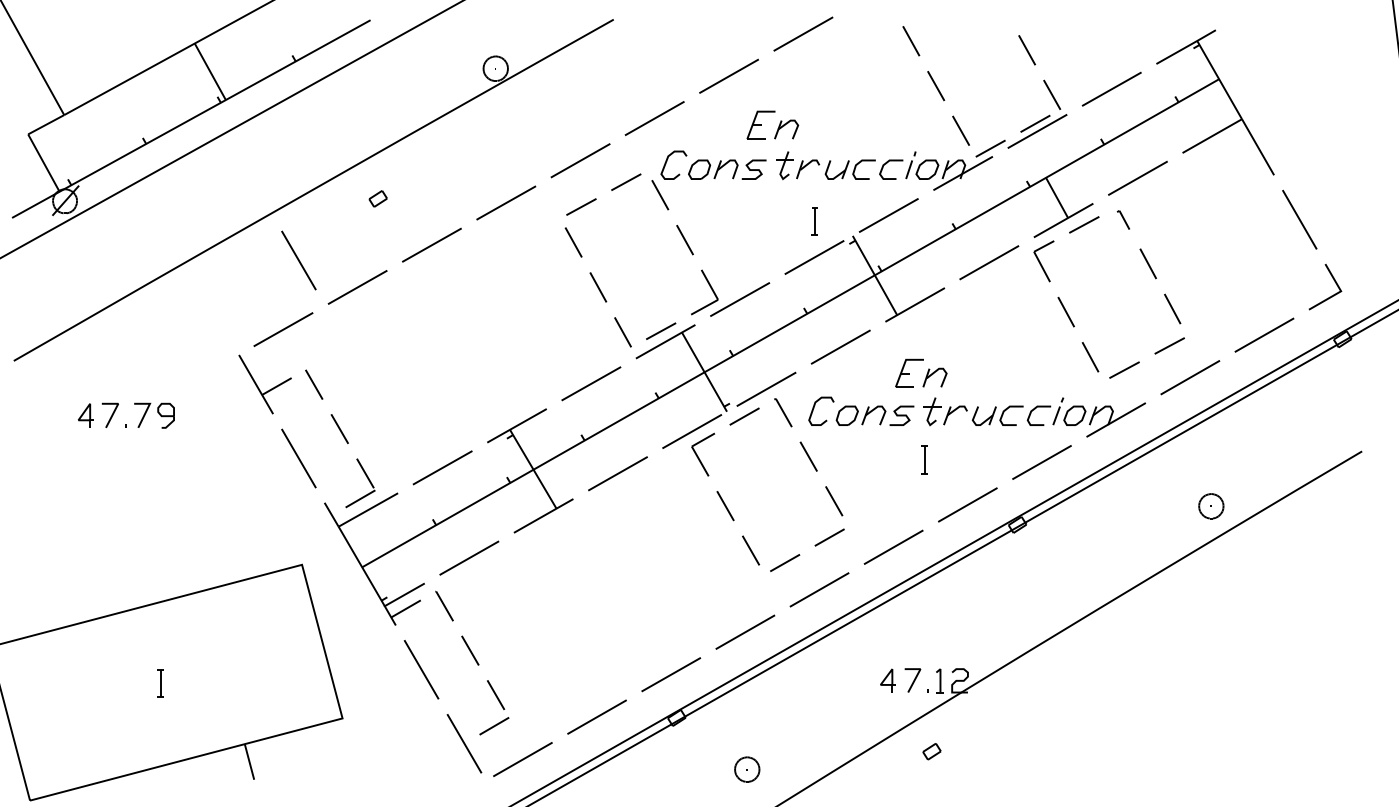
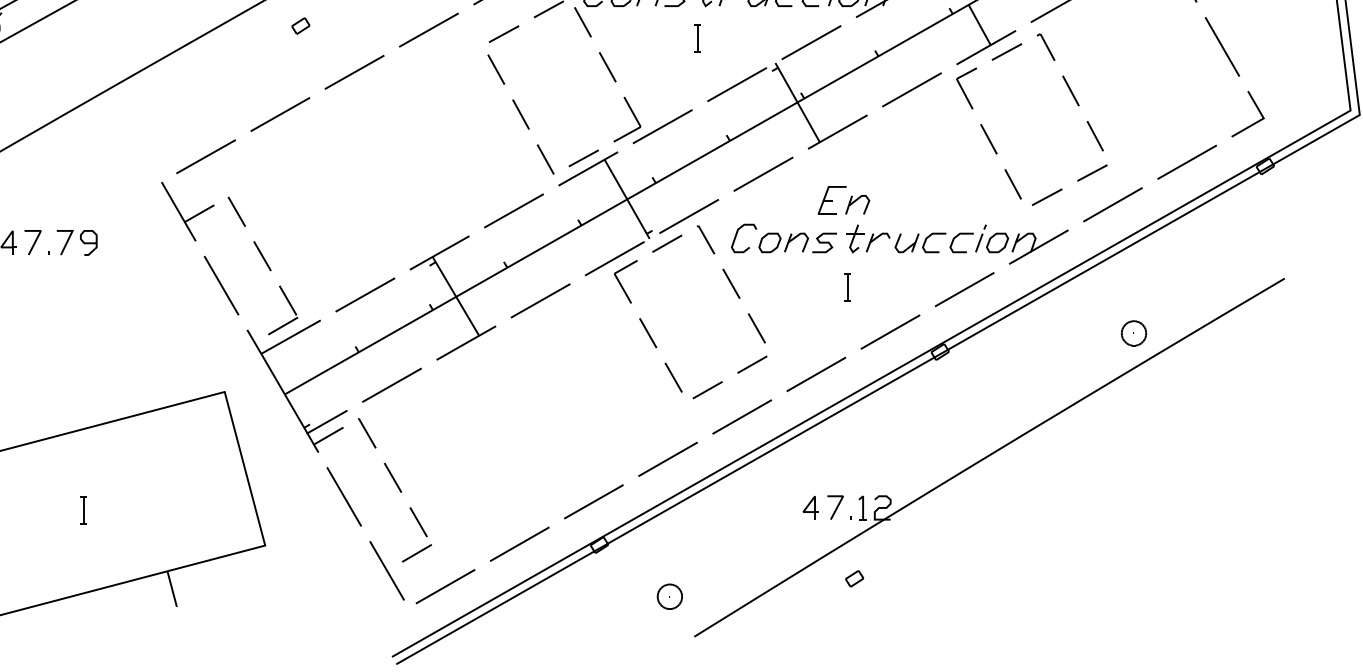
part: (1123, 219) -> (1046, 46), size x1.43
part: (814, 221) -> (697, 38), moved
line: (298, 260) -> (221, 87), removed

